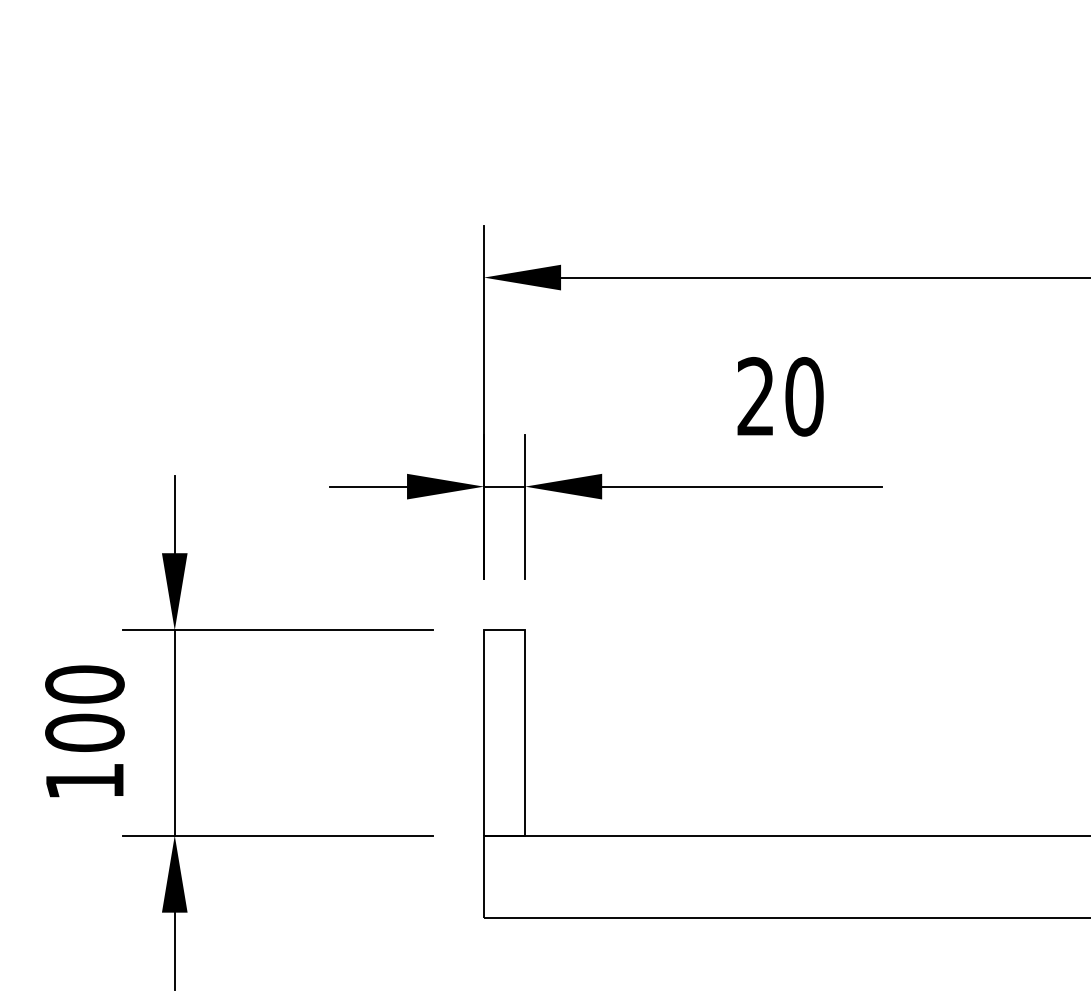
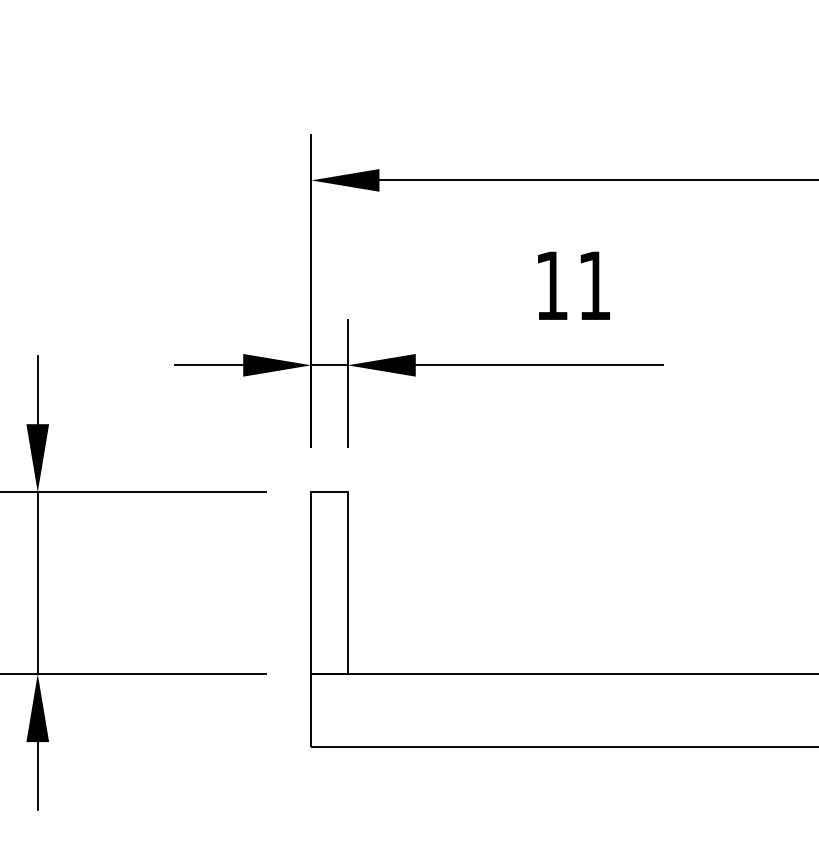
text: (780, 396) -> (573, 285), 20 -> 11

